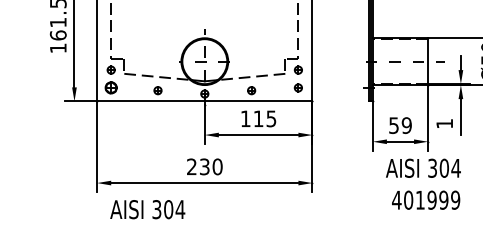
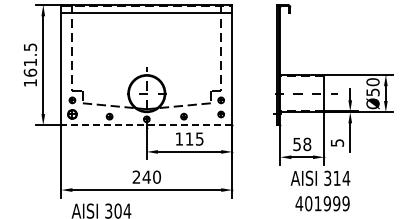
line: (204, 101) -> (146, 125), solid -> dashed
text: (444, 123) -> (337, 142), 1 -> 5
text: (407, 125) -> (307, 144), 59 -> 58
text: (204, 165) -> (146, 176), 230 -> 240
text: (443, 167) -> (336, 177), 304 -> 314

